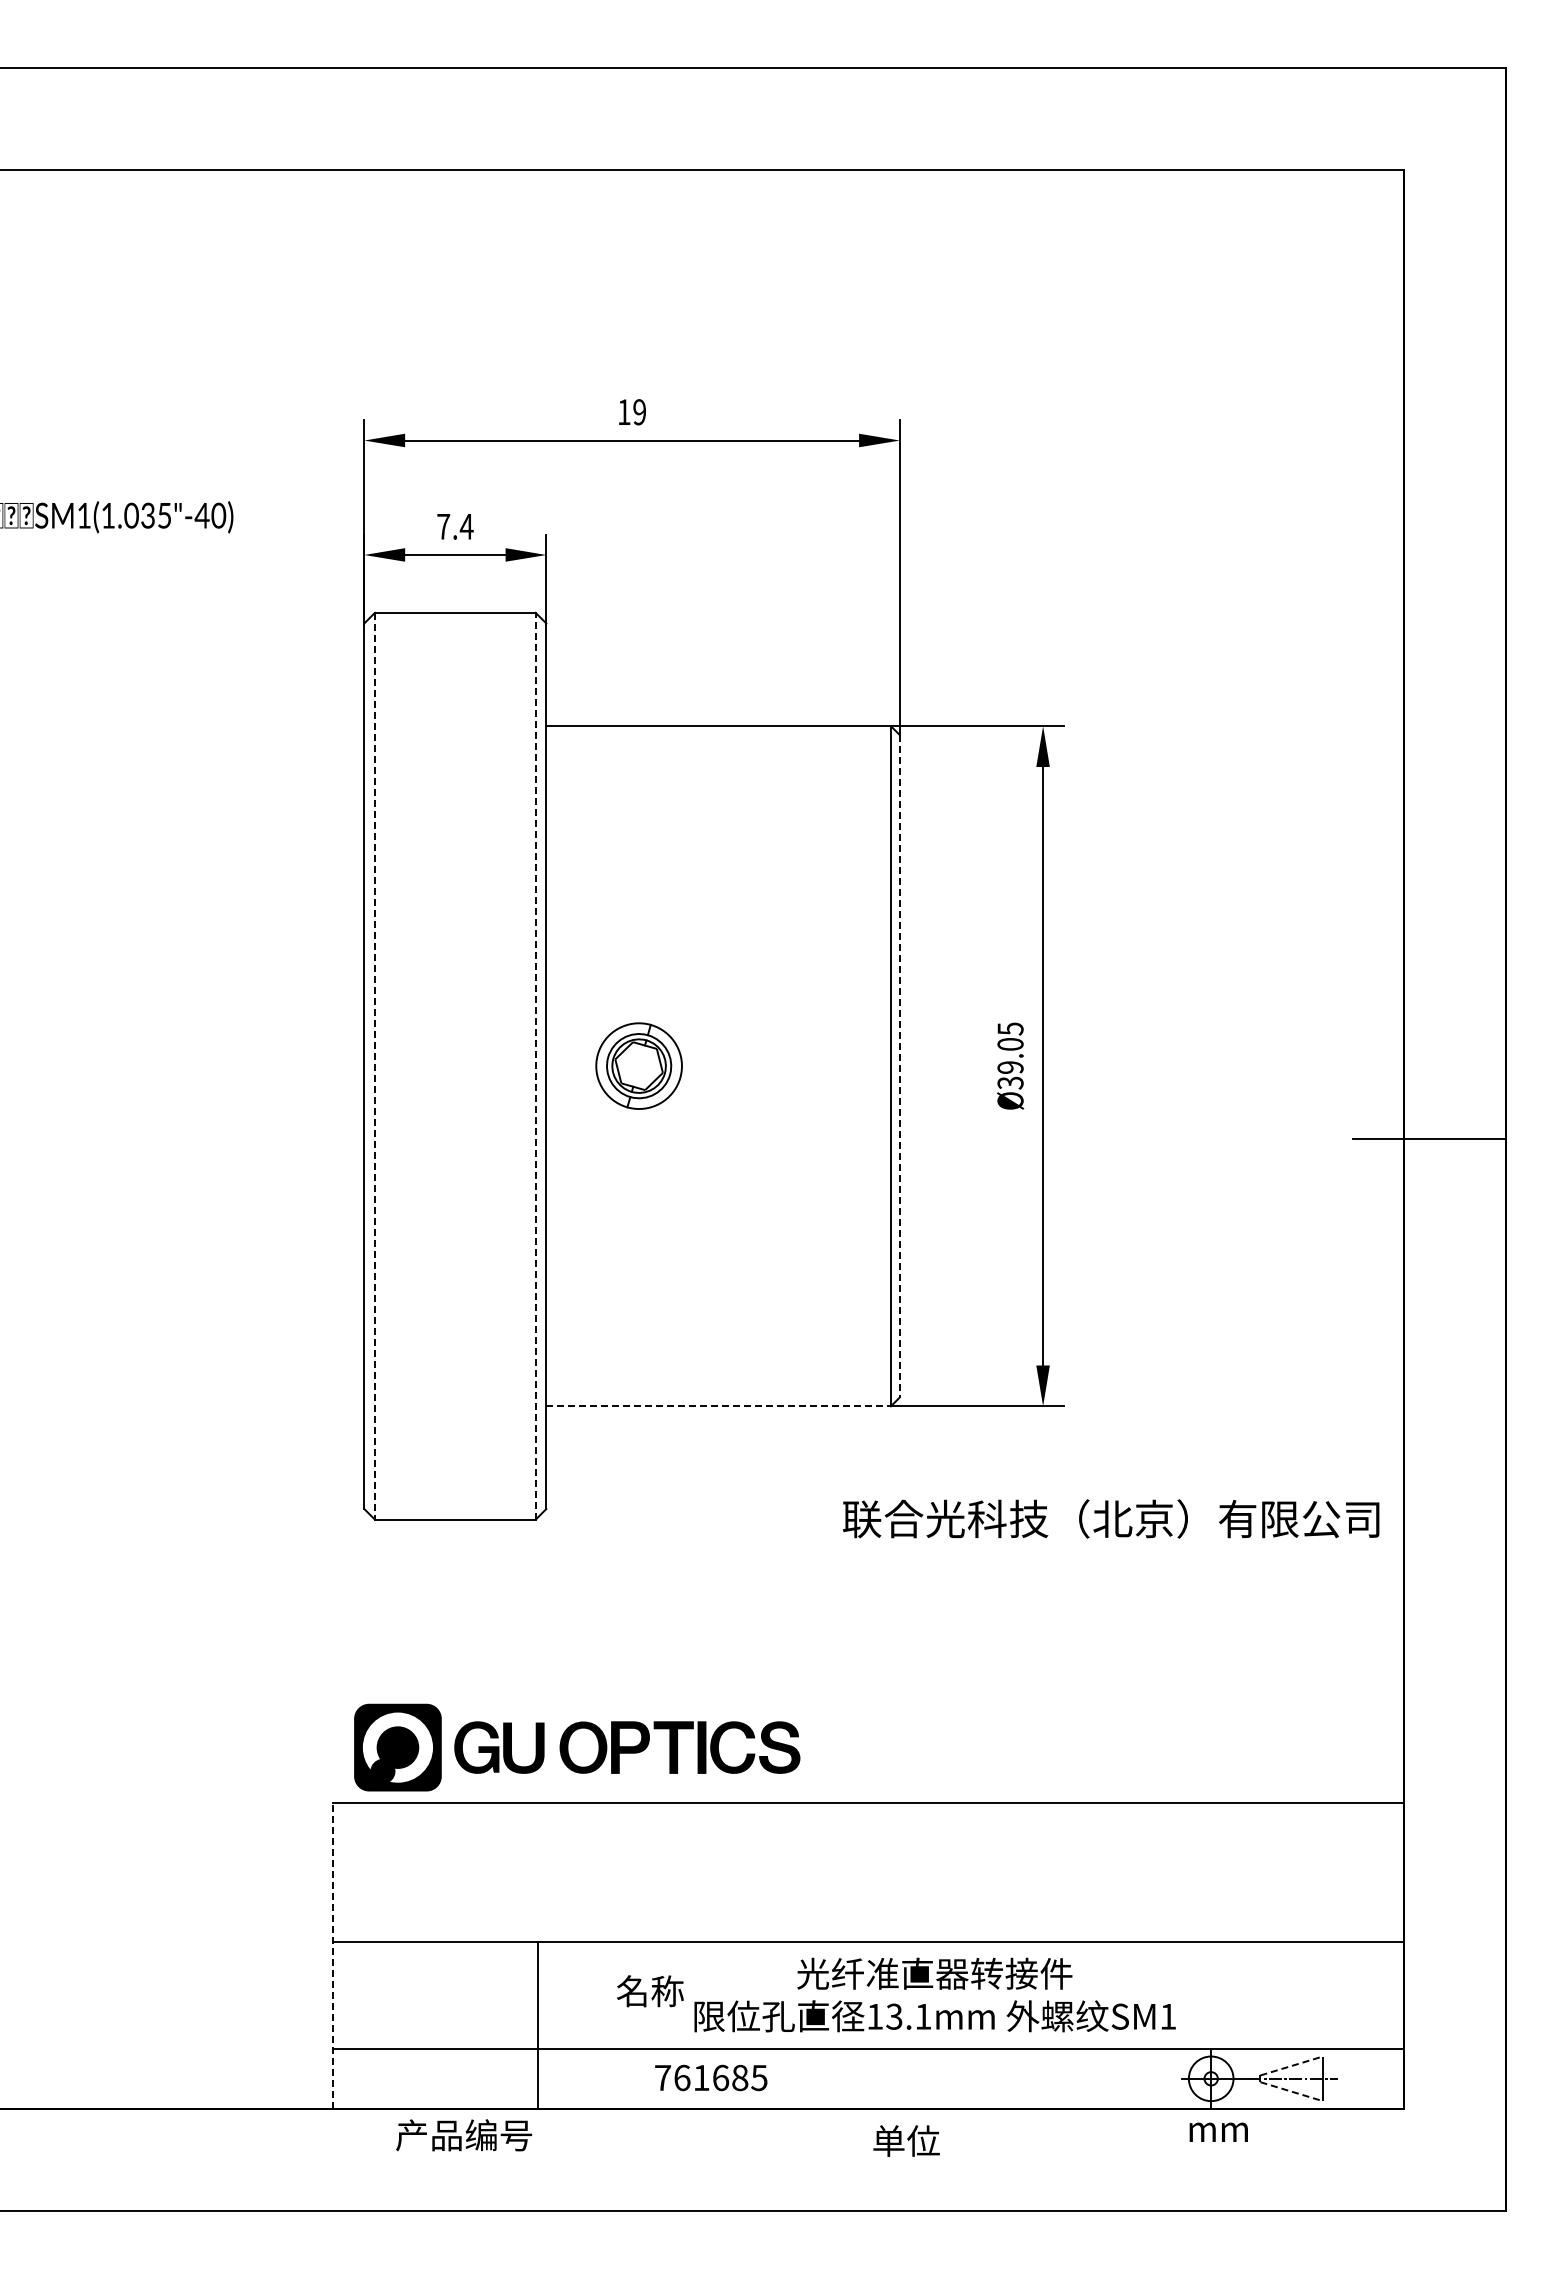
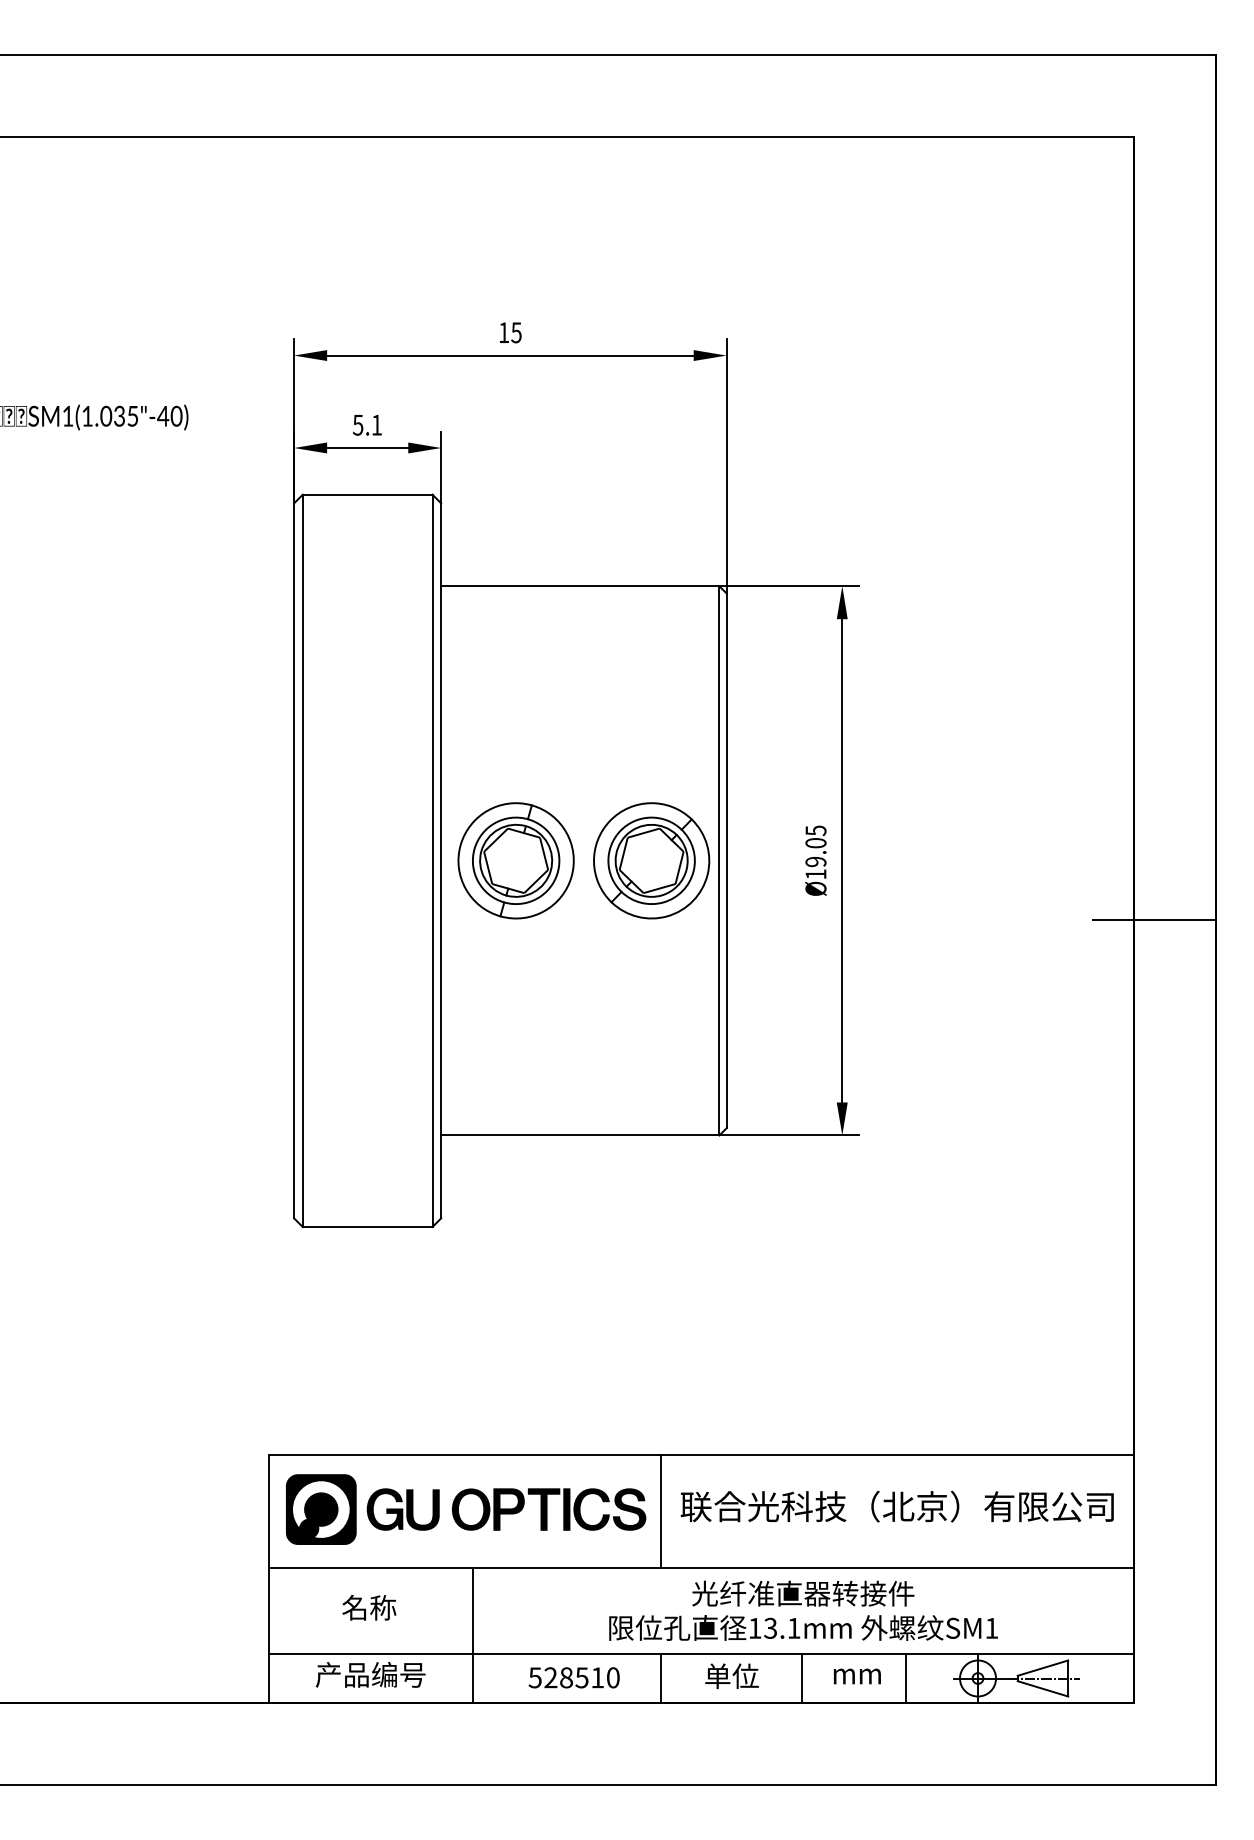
text: (639, 412) -> (516, 332), 19 -> 15
text: (455, 526) -> (367, 425), 7.4 -> 5.1
line: (535, 1065) -> (432, 860), dashed -> solid
part: (638, 1065) -> (515, 860), size x1.67
line: (375, 1066) -> (303, 861), dashed -> solid
part: (806, 1066) -> (651, 861), added
line: (899, 1066) -> (726, 861), dashed -> solid
text: (1010, 1082) -> (815, 873), Ø39.05 -> Ø19.05
line: (719, 1406) -> (580, 1135), dashed -> solid
text: (1111, 1518) -> (897, 1506), moved
part: (577, 1747) -> (466, 1509), moved
line: (818, 1871) -> (660, 1511), added
line: (333, 1955) -> (269, 1578), dashed -> solid
text: (650, 1991) -> (369, 1607), moved
text: (934, 1994) -> (803, 1610), moved
line: (537, 2024) -> (472, 1634), moved
line: (1291, 2065) -> (1042, 1667), dashed -> solid
text: (710, 2077) -> (573, 1677), 761685 -> 528510
line: (818, 2078) -> (660, 1678), added
line: (993, 2078) -> (802, 1678), added
line: (1121, 2078) -> (905, 1678), added
line: (1291, 2091) -> (1042, 1688), dashed -> solid
text: (1218, 2131) -> (857, 1675), moved
text: (463, 2135) -> (370, 1675), moved
text: (906, 2140) -> (731, 1675), moved

